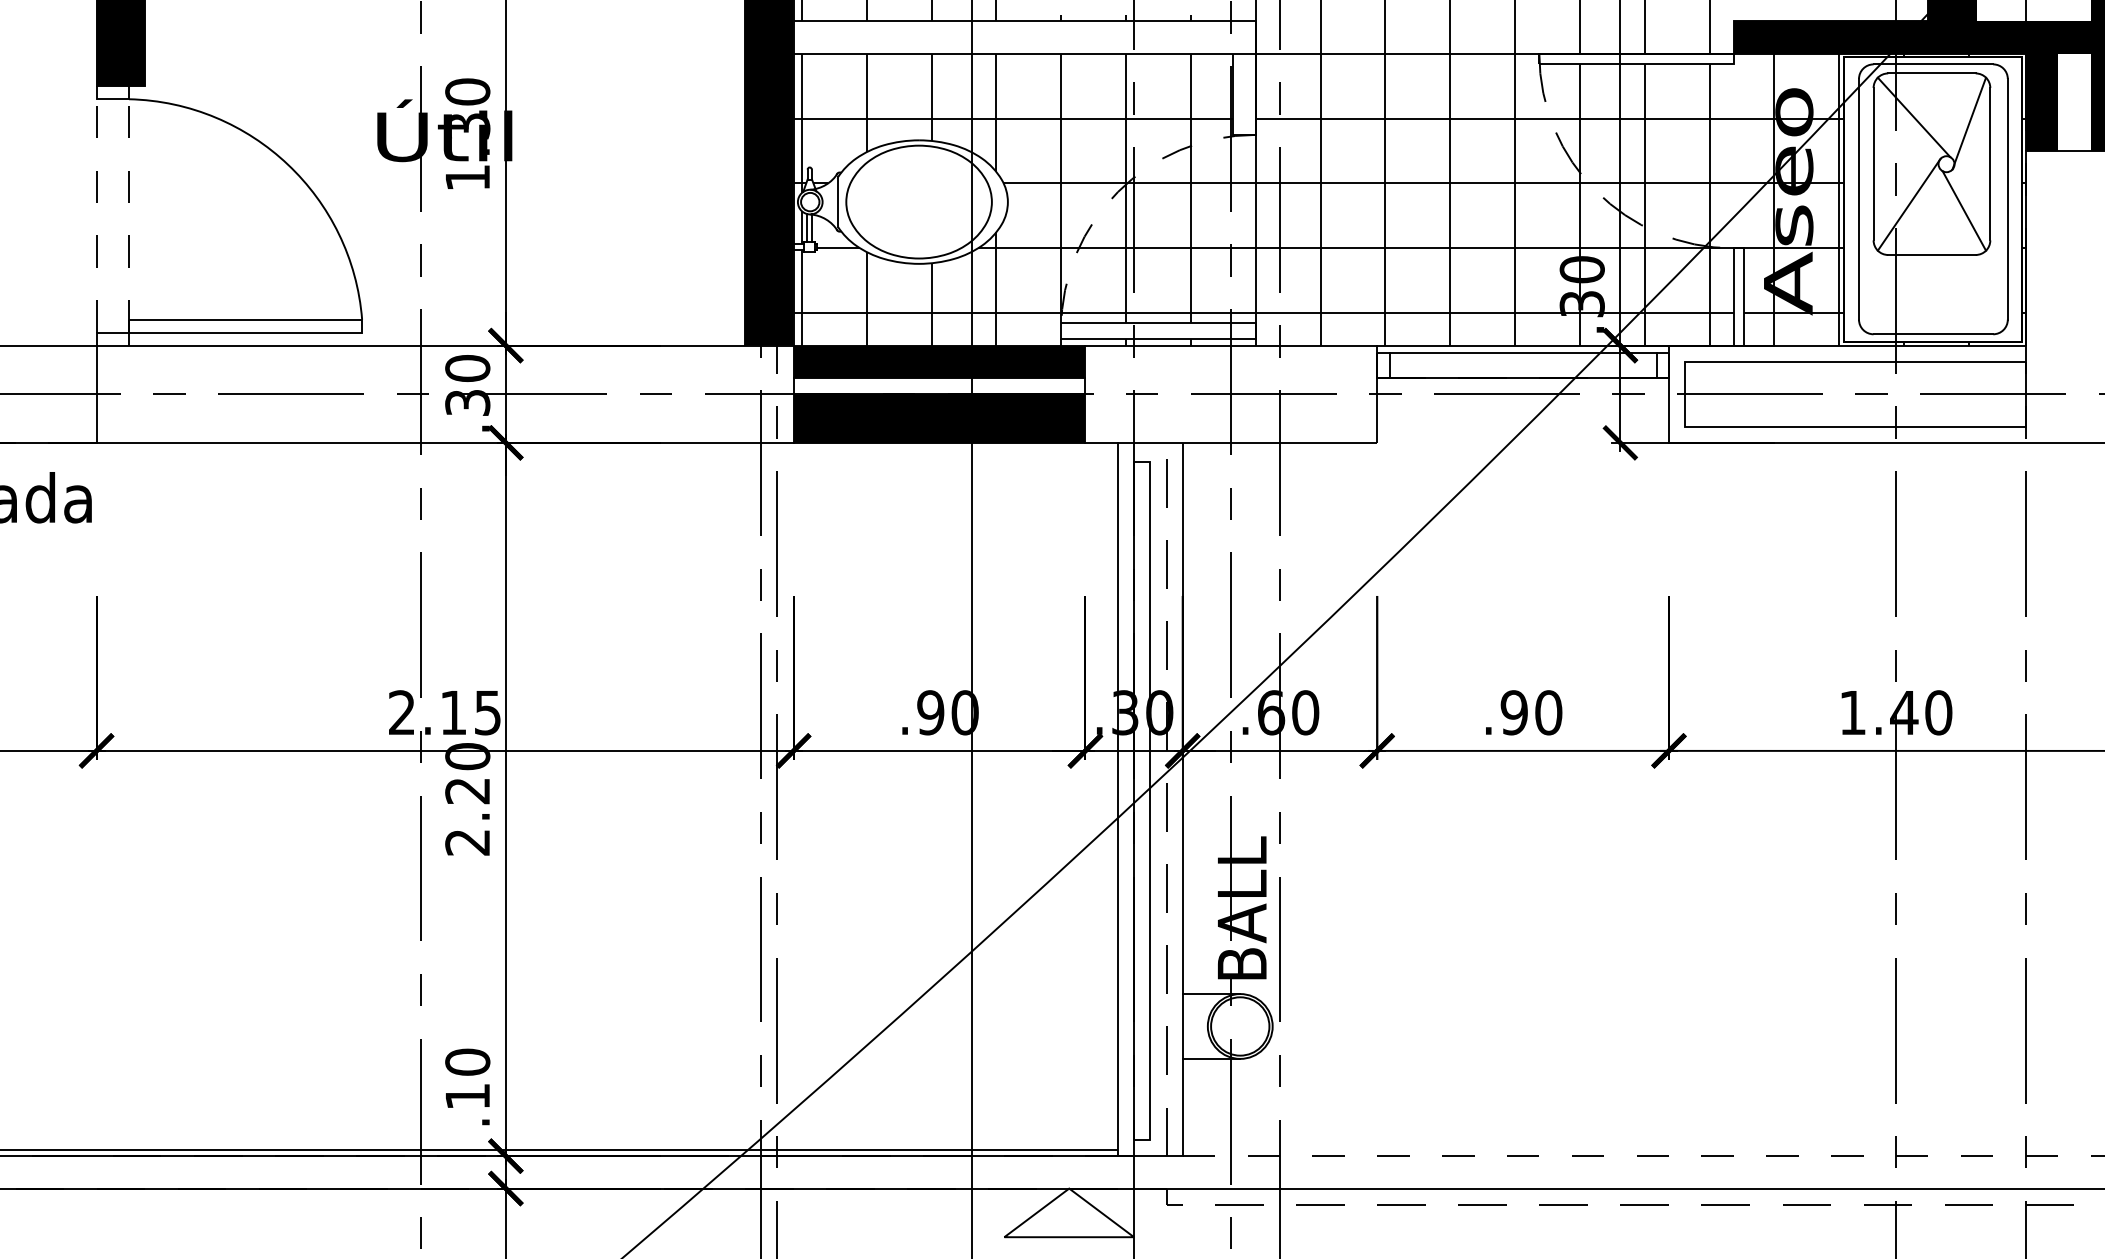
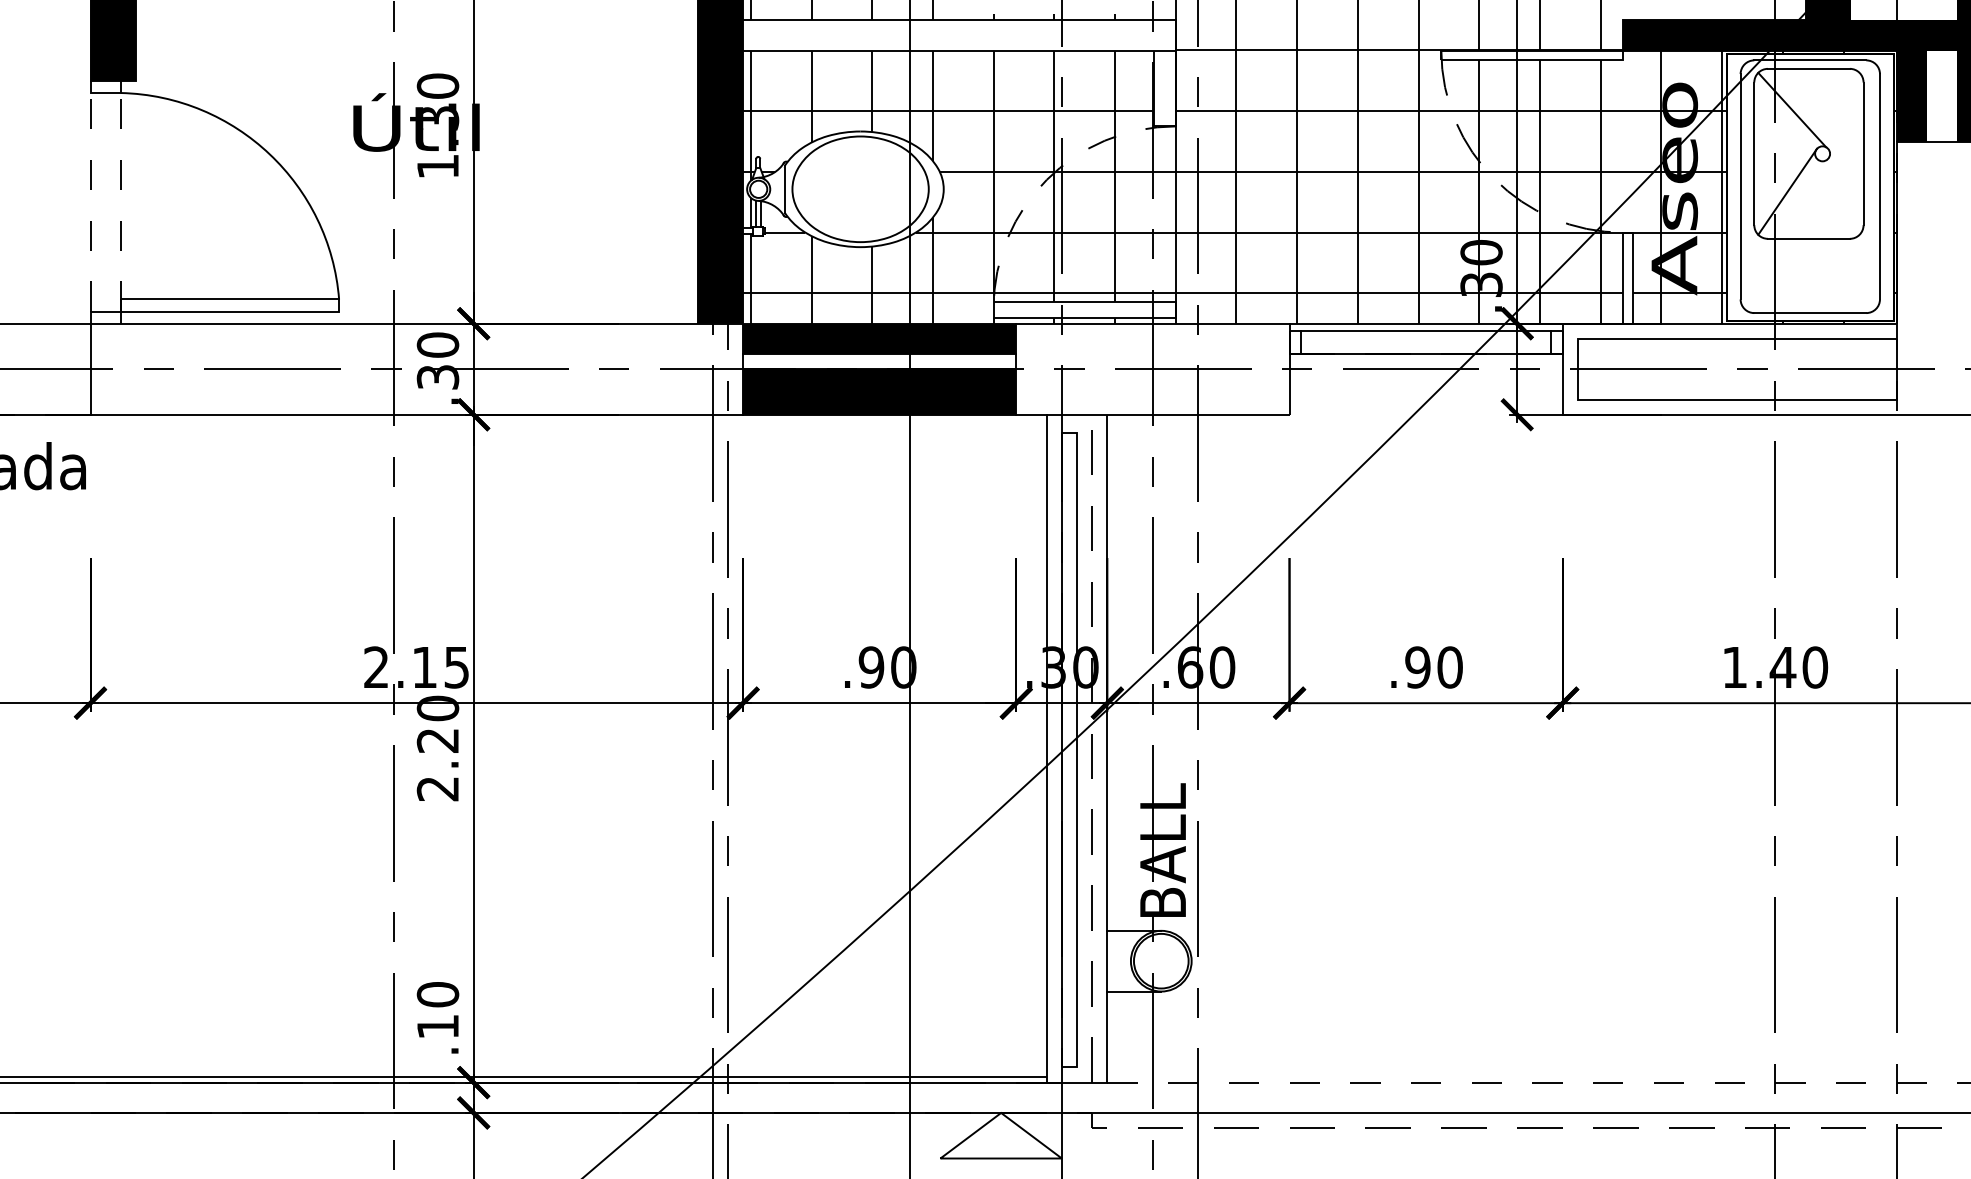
line: (1969, 123) -> (1844, 115), removed
line: (1964, 210) -> (1839, 197), removed

